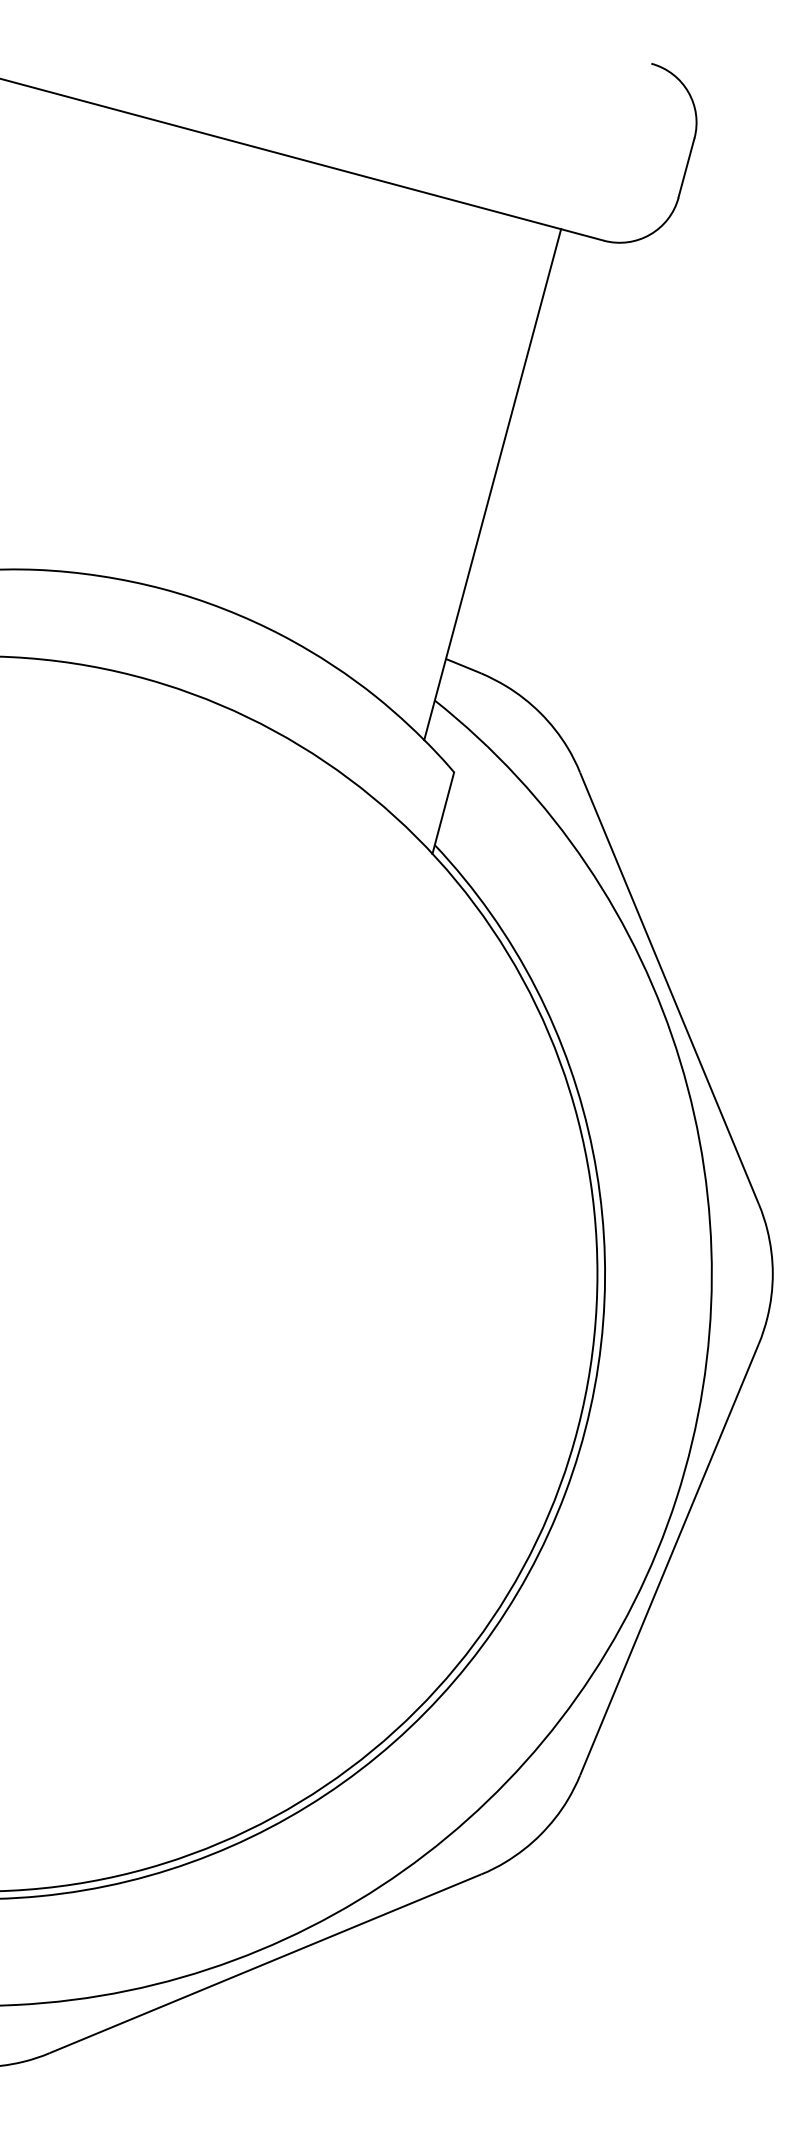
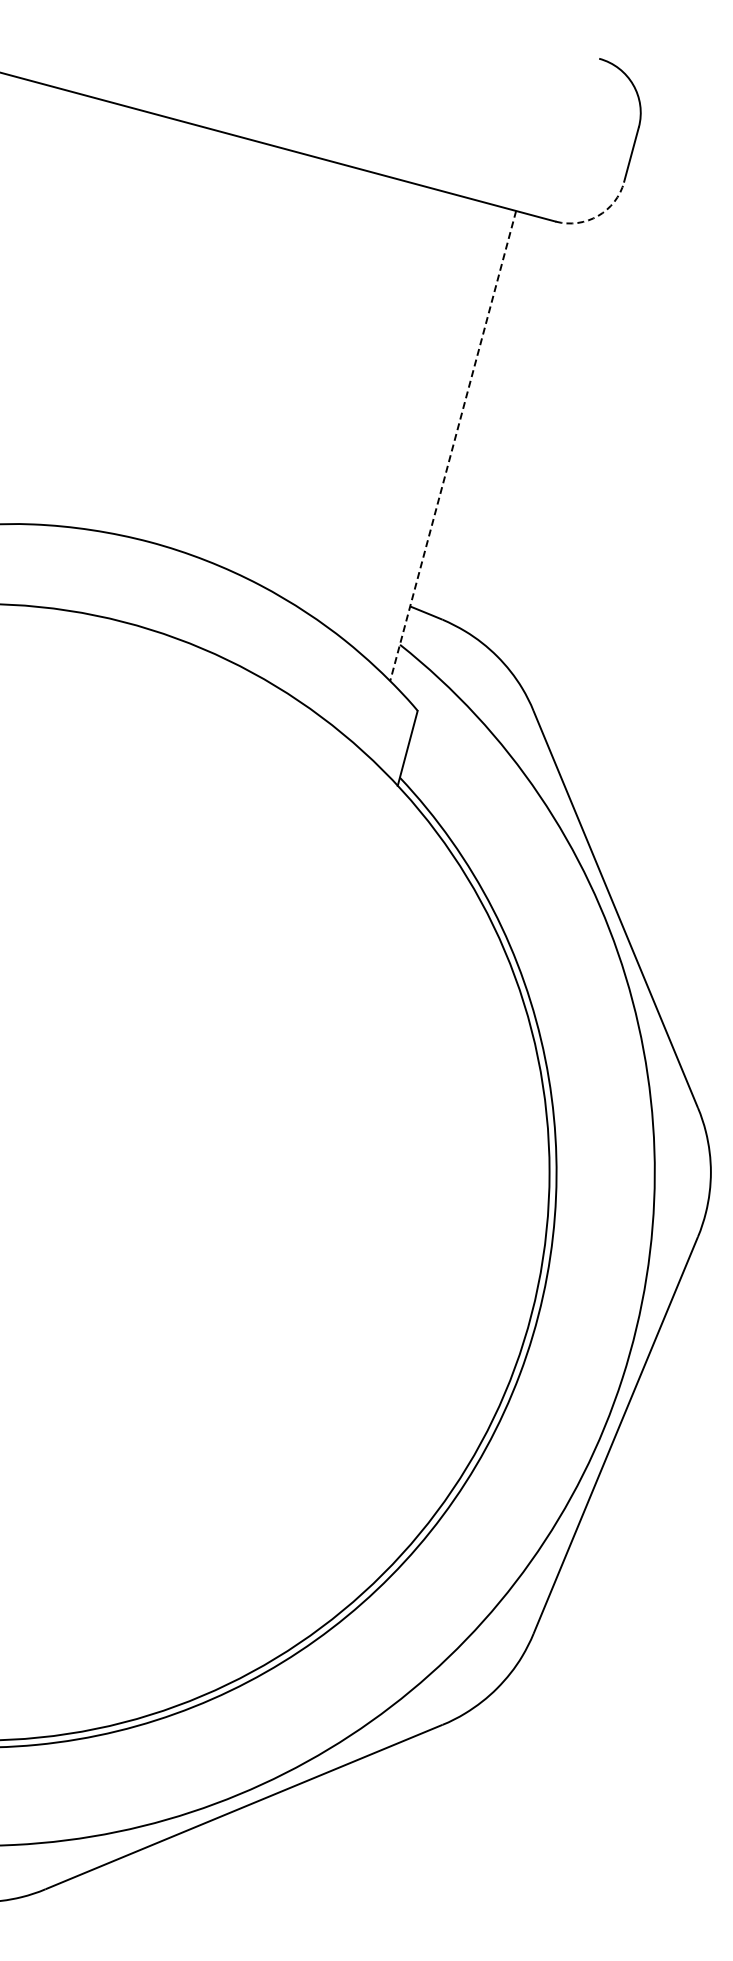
arc: (650, 234) -> (598, 215), solid -> dashed
line: (493, 485) -> (453, 446), solid -> dashed

